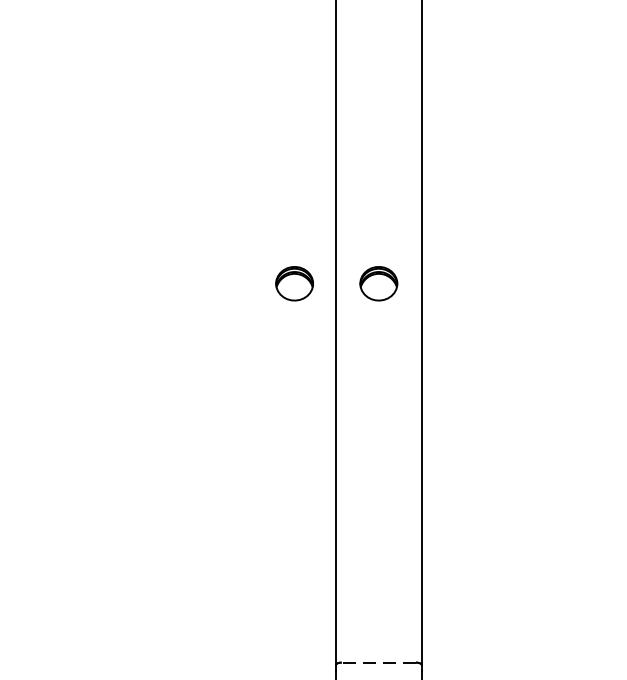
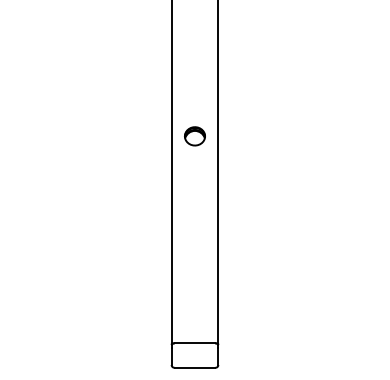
part: (293, 284) -> (148, 136), removed
line: (377, 662) -> (194, 343), dashed -> solid

